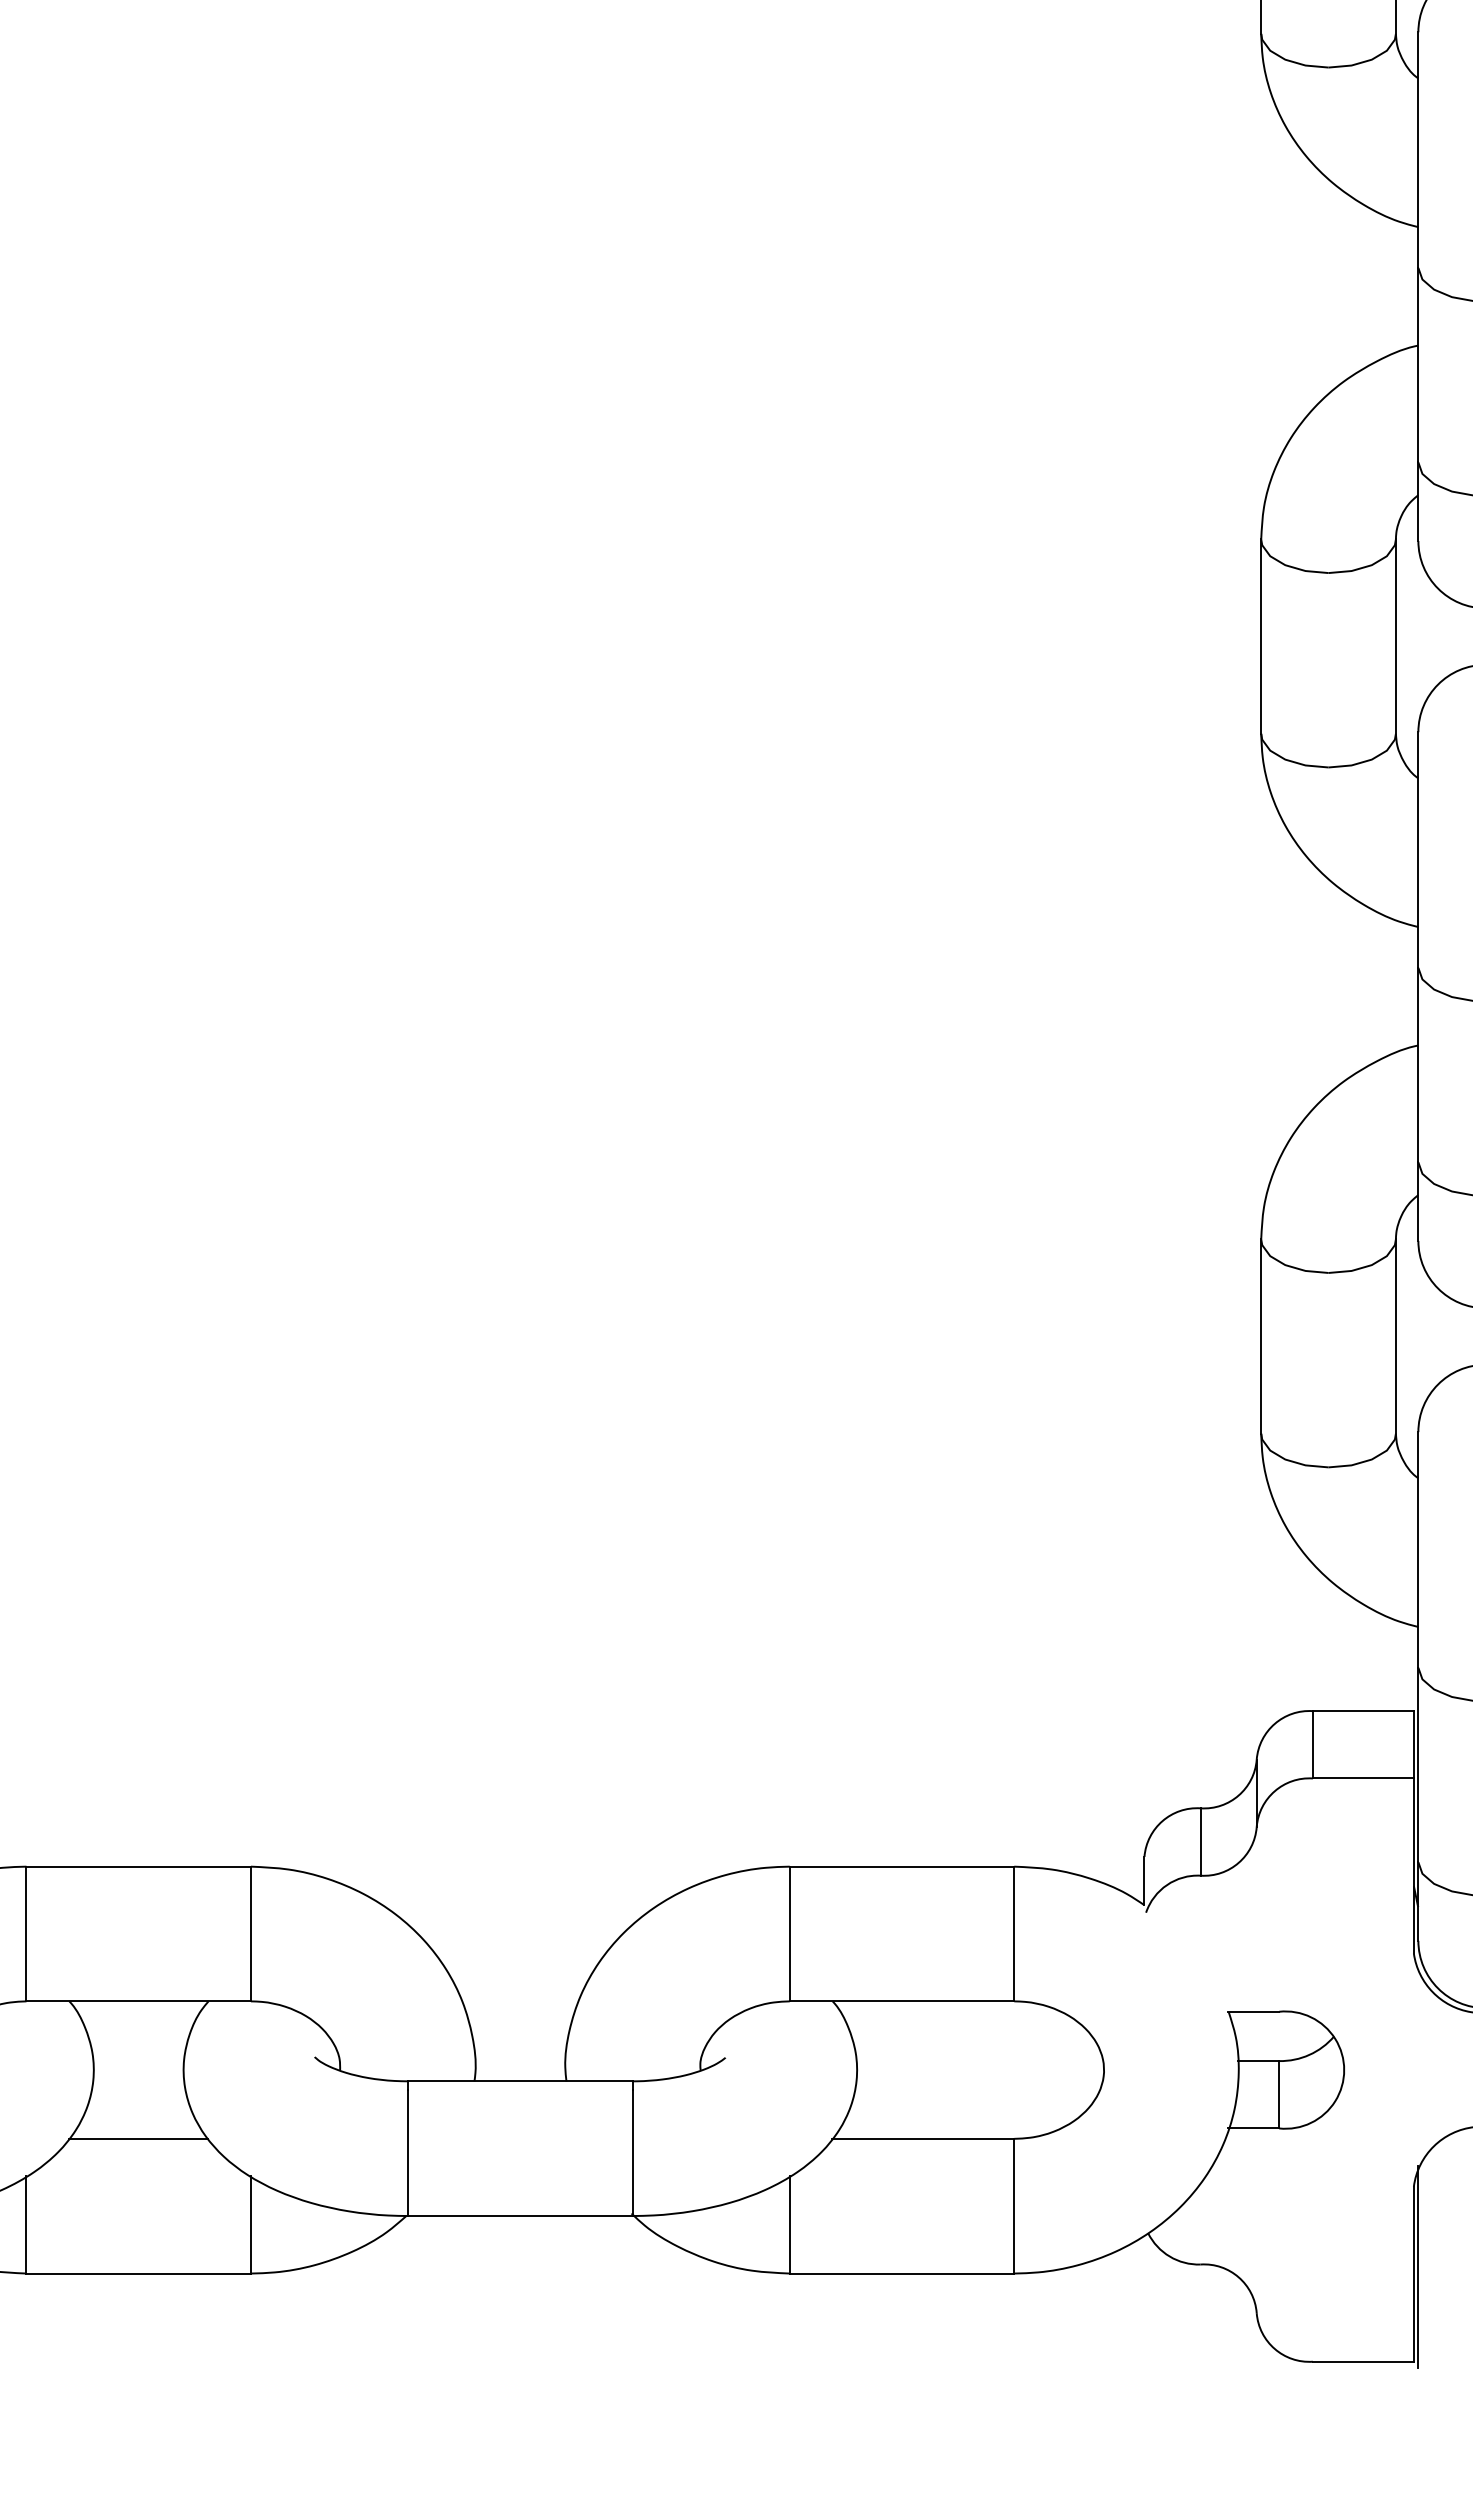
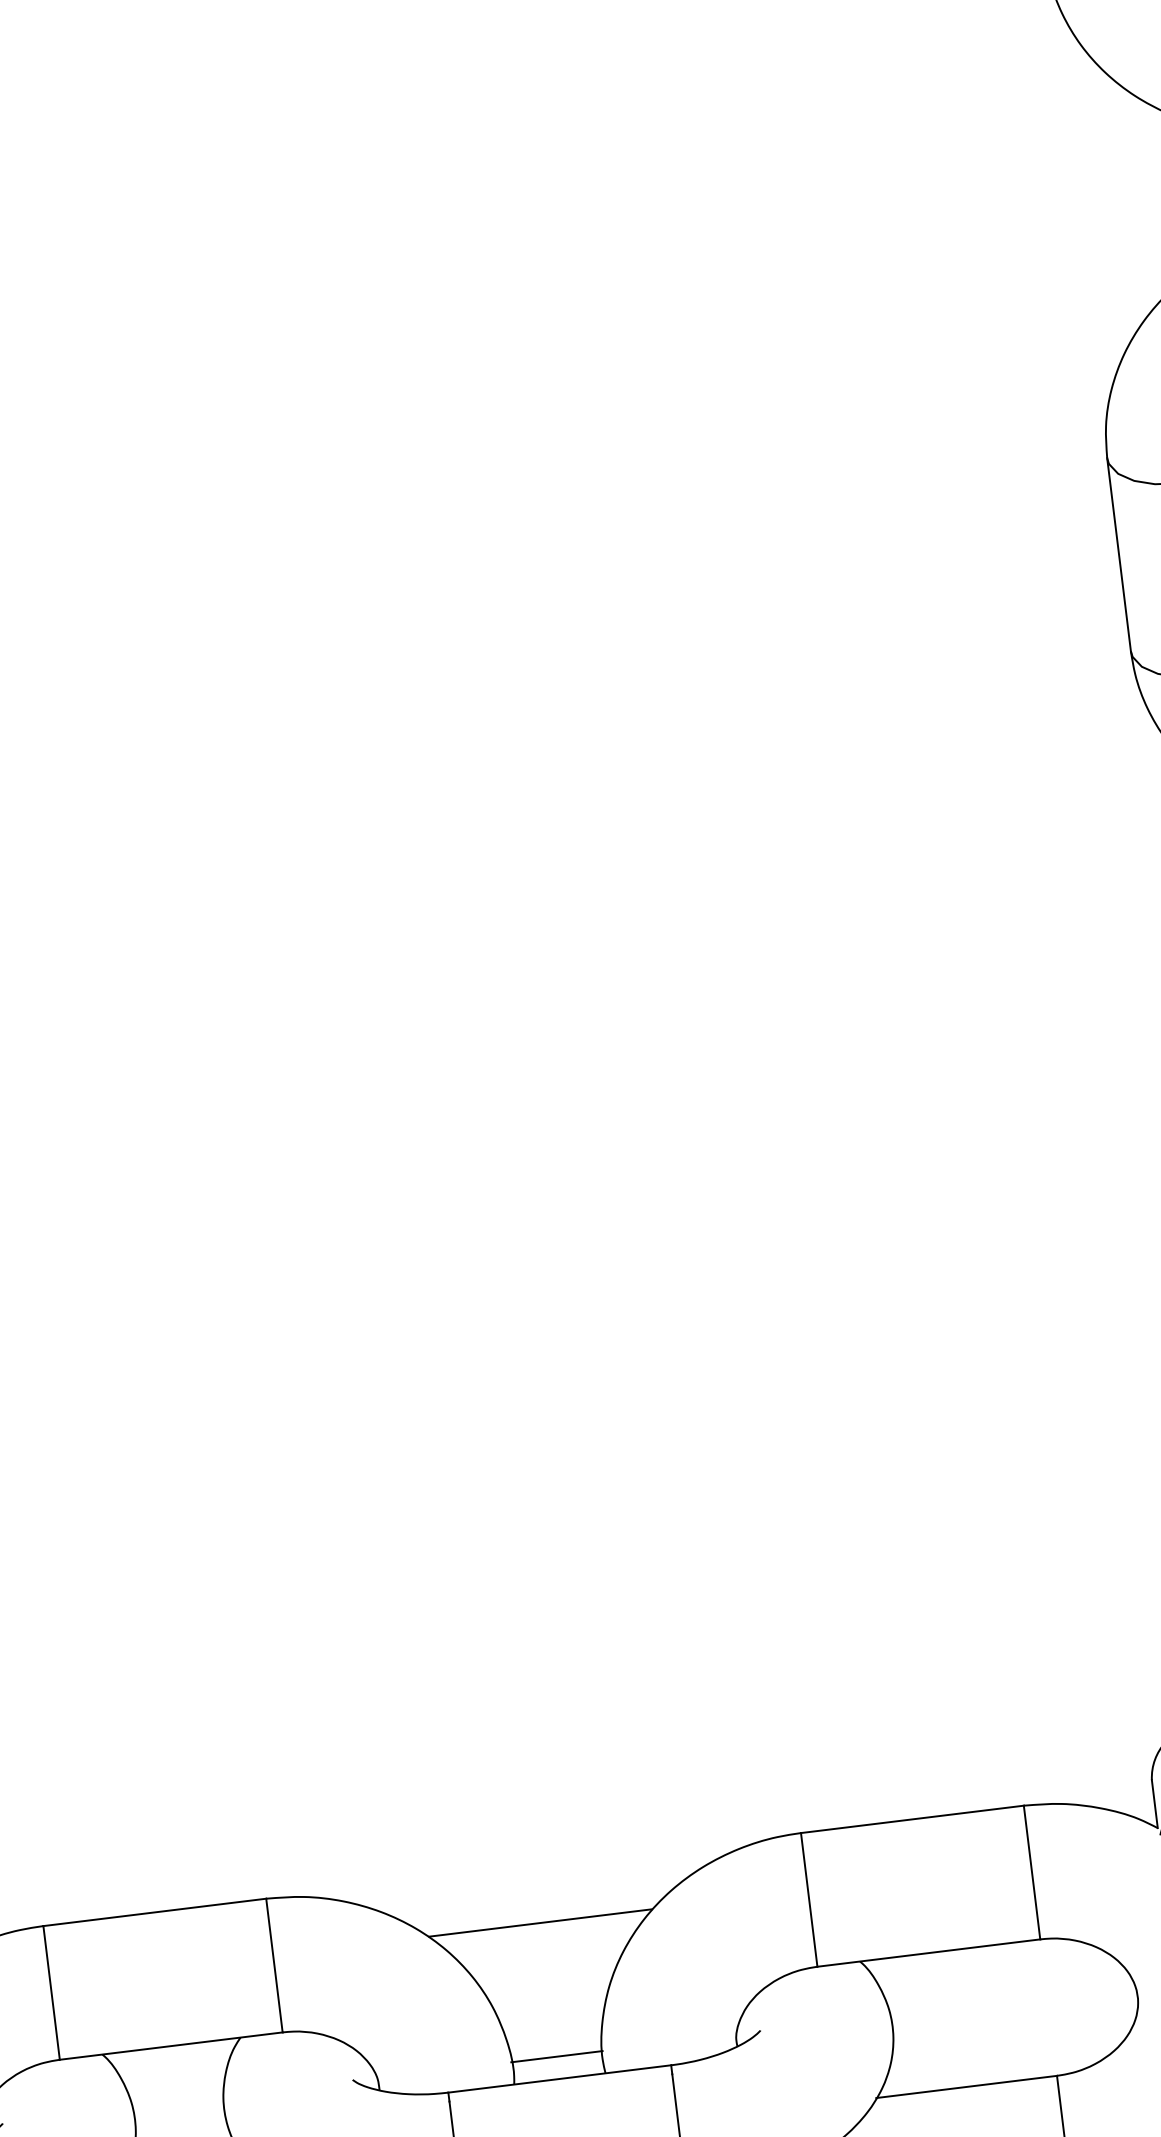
line: (520, 1924) -> (540, 1923), added
line: (520, 2058) -> (557, 2056), added

